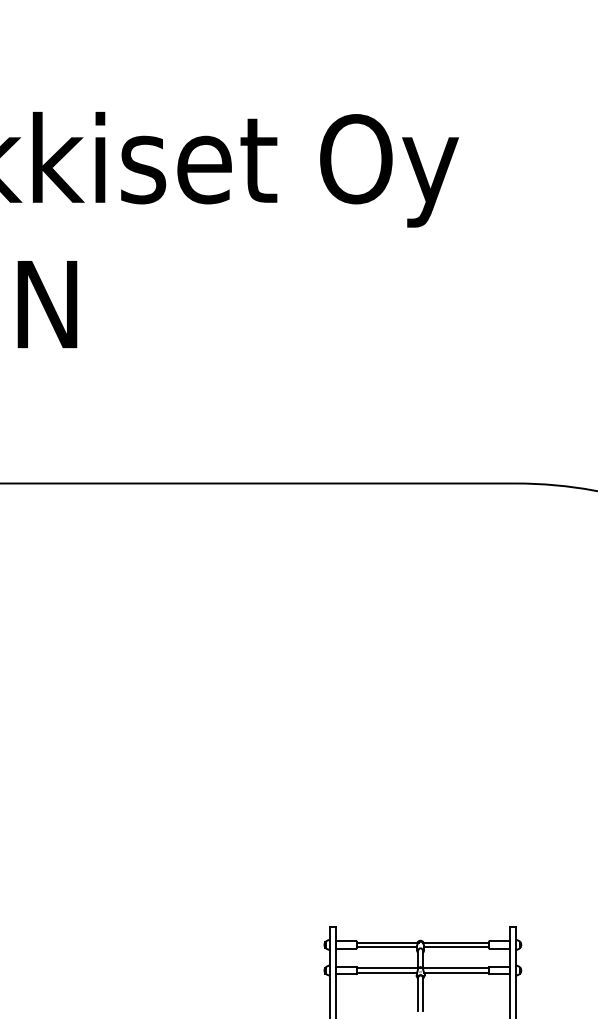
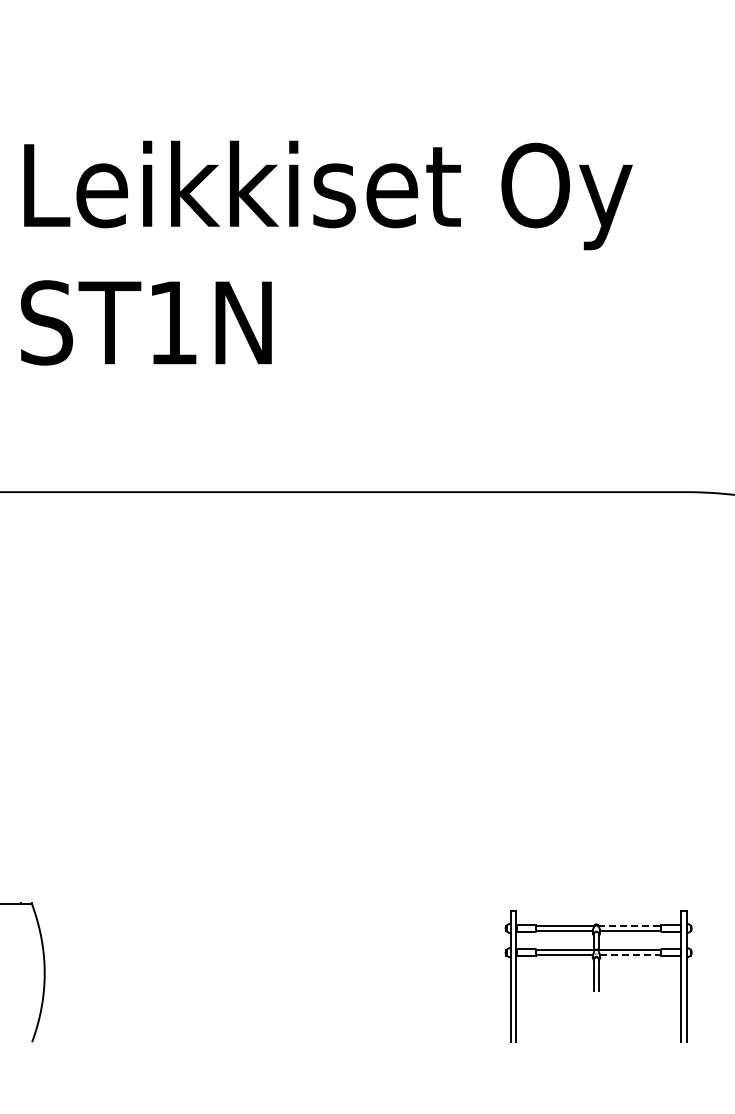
line: (456, 942) -> (630, 926), solid -> dashed
line: (456, 972) -> (630, 954), solid -> dashed

